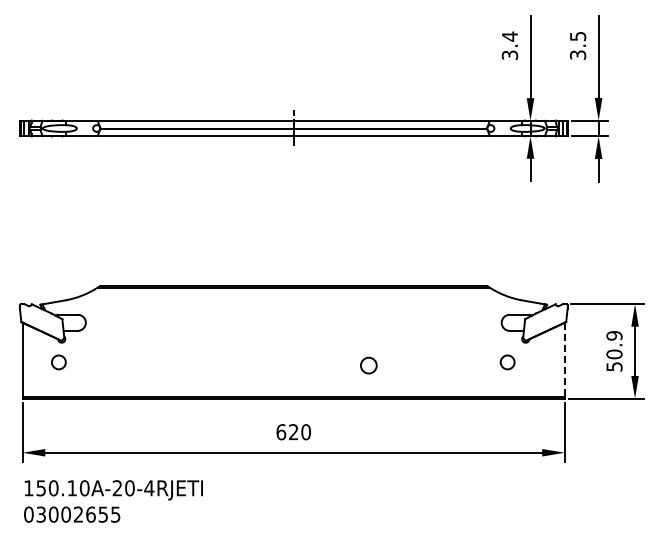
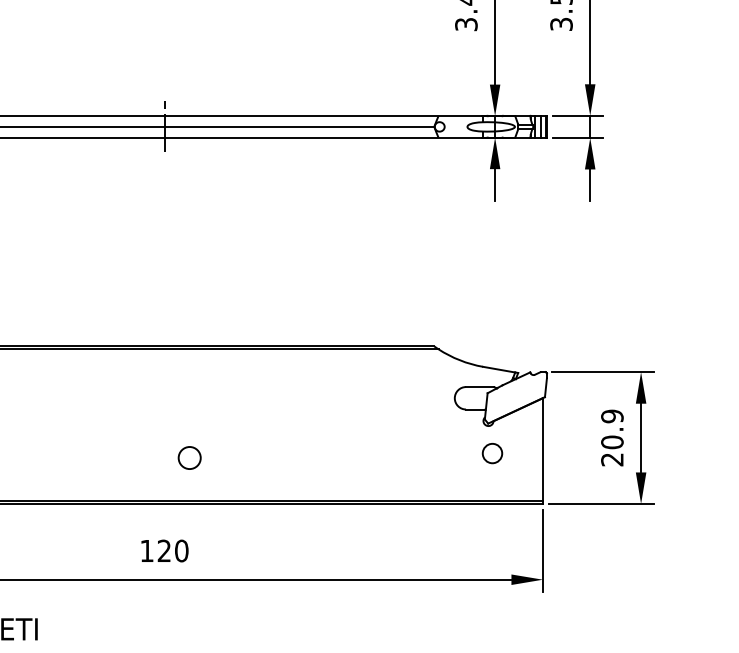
line: (564, 359) -> (542, 449), dashed -> solid
circle: (507, 362) -> (492, 453), moved
circle: (368, 365) -> (189, 457), moved
text: (614, 366) -> (612, 459), 50.9 -> 20.9
text: (281, 432) -> (147, 551), 620 -> 120

